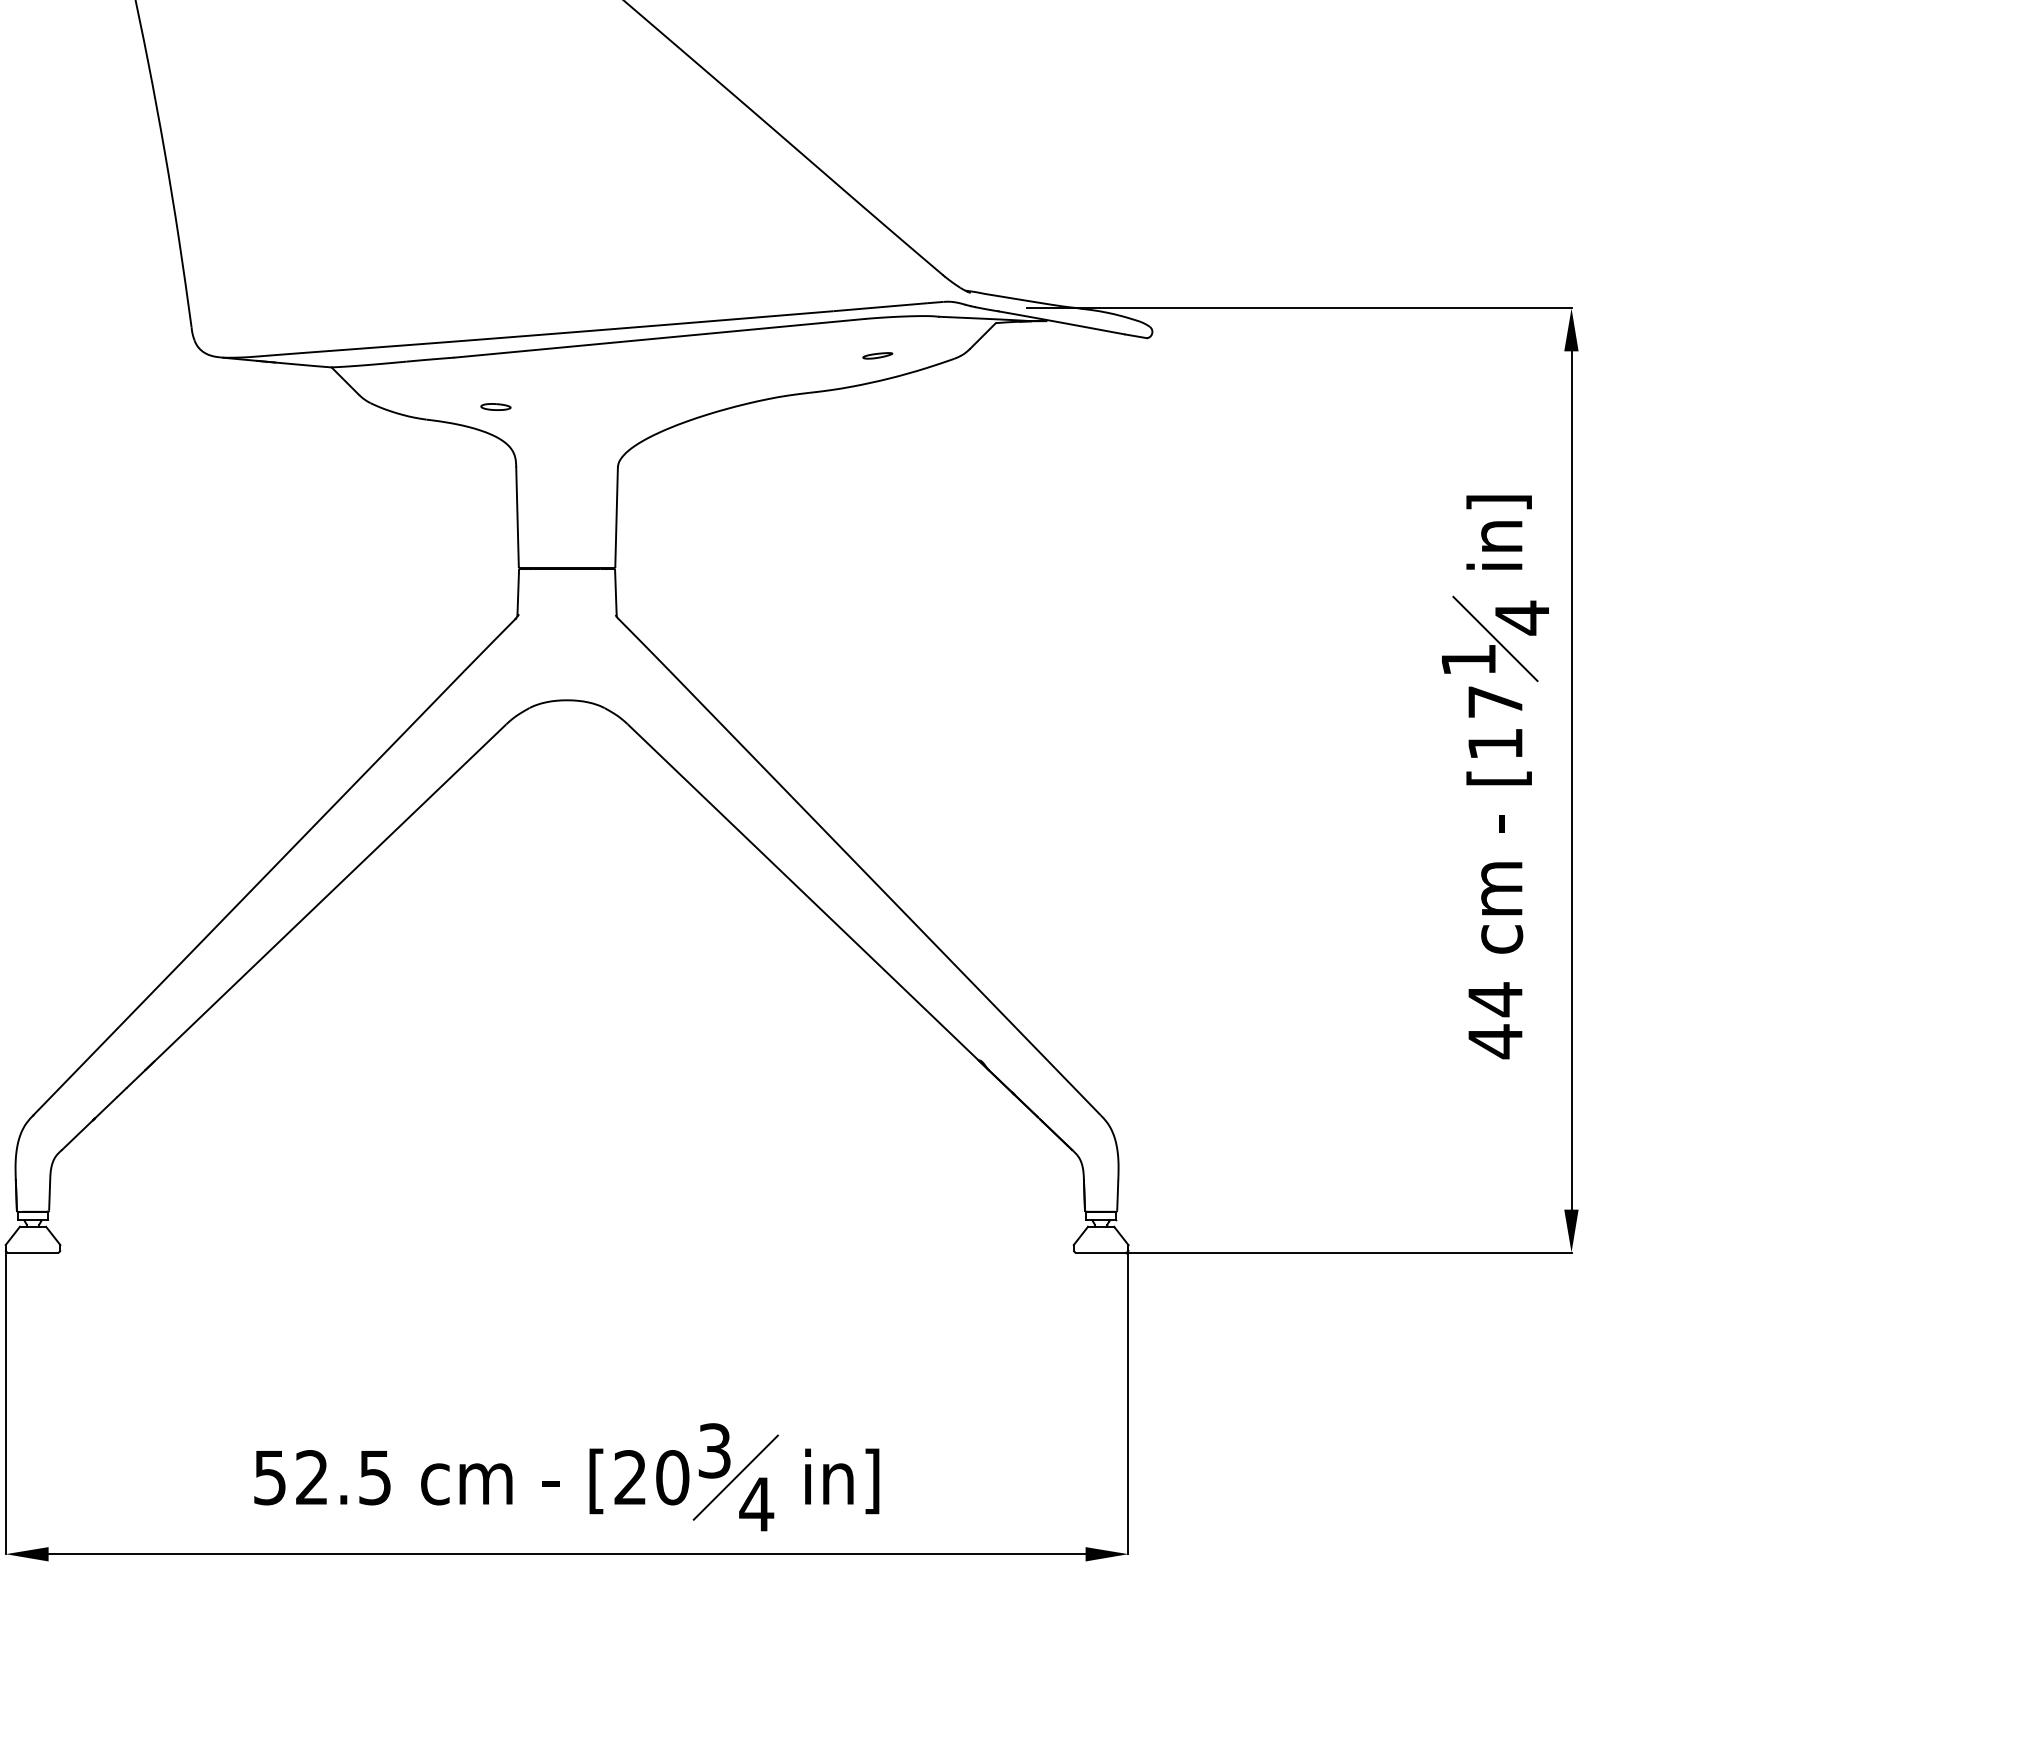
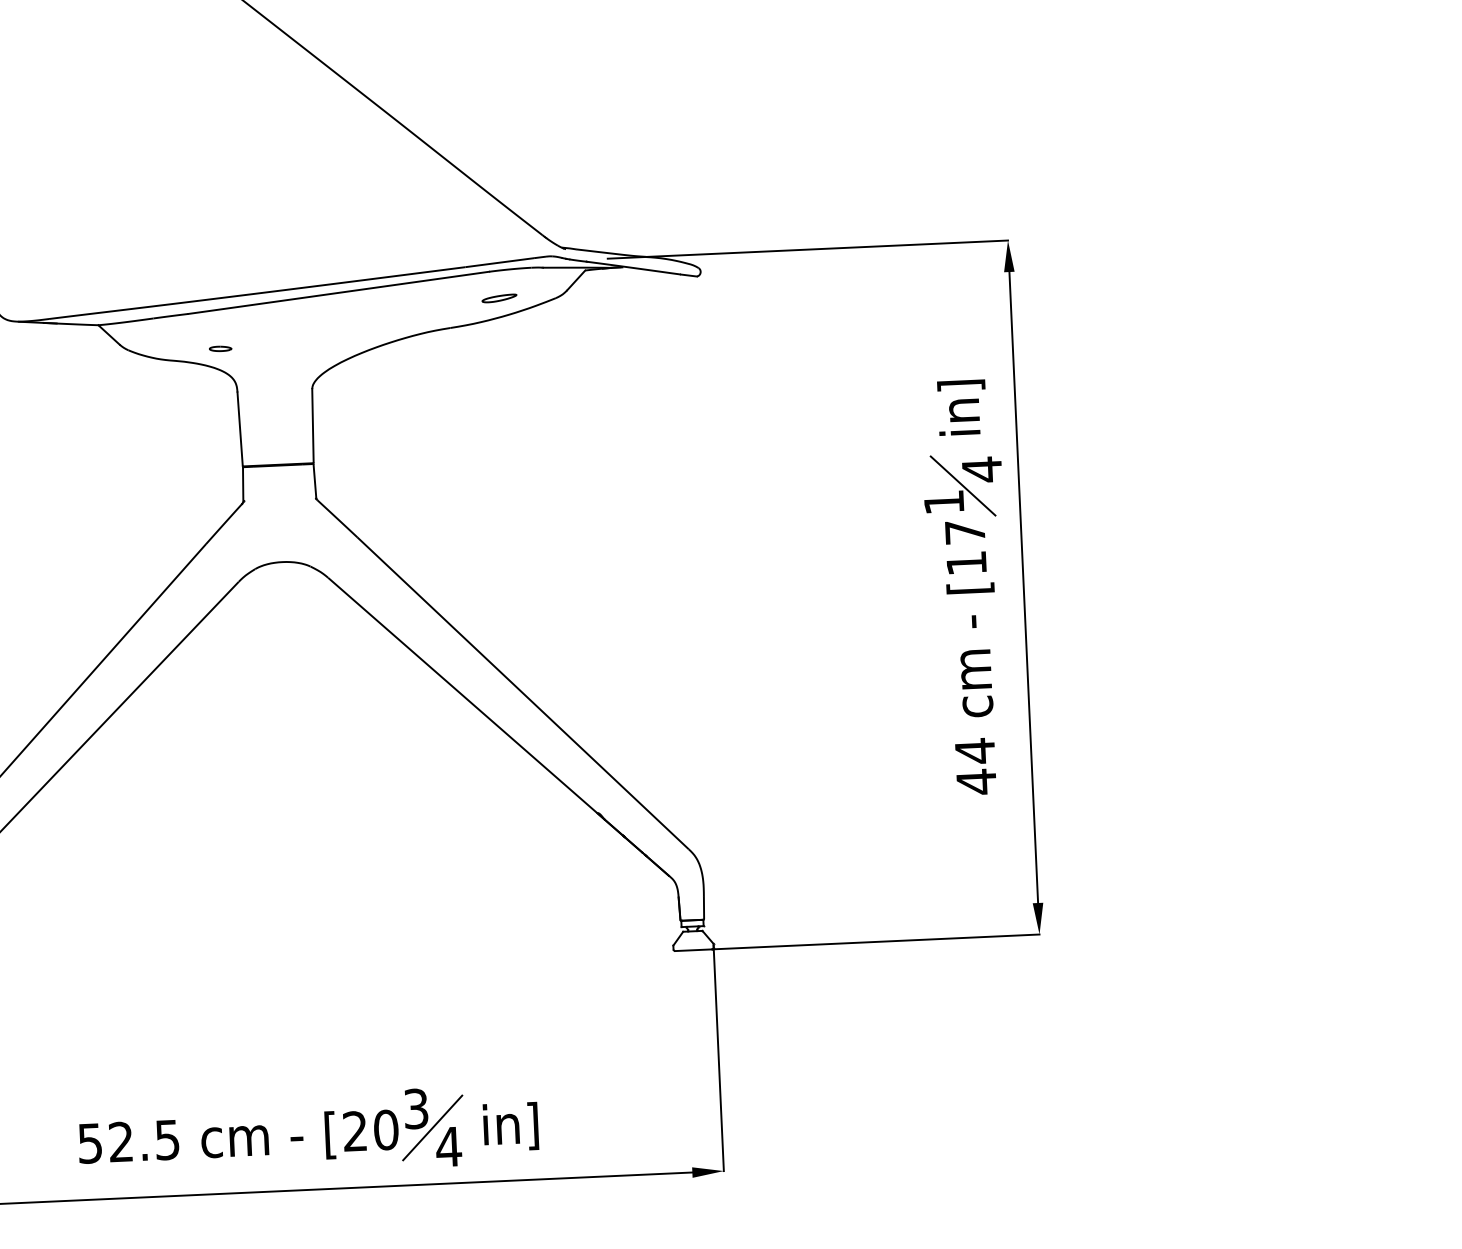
part: (877, 355) -> (499, 298), size x1.6

